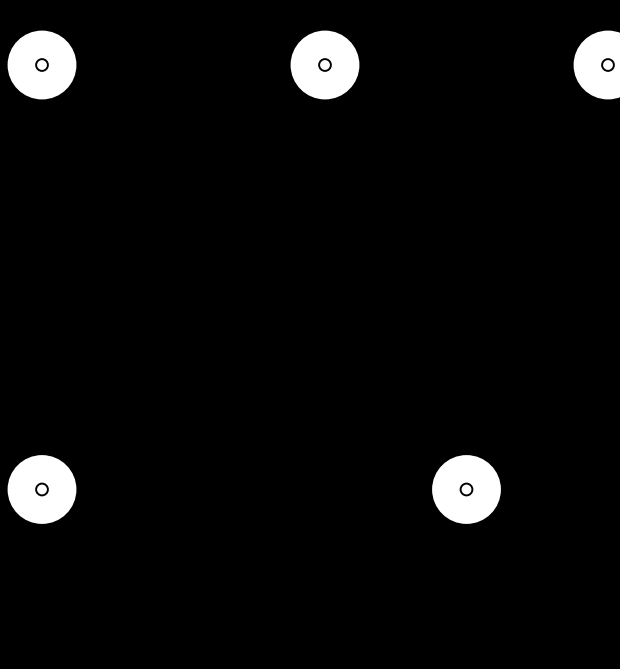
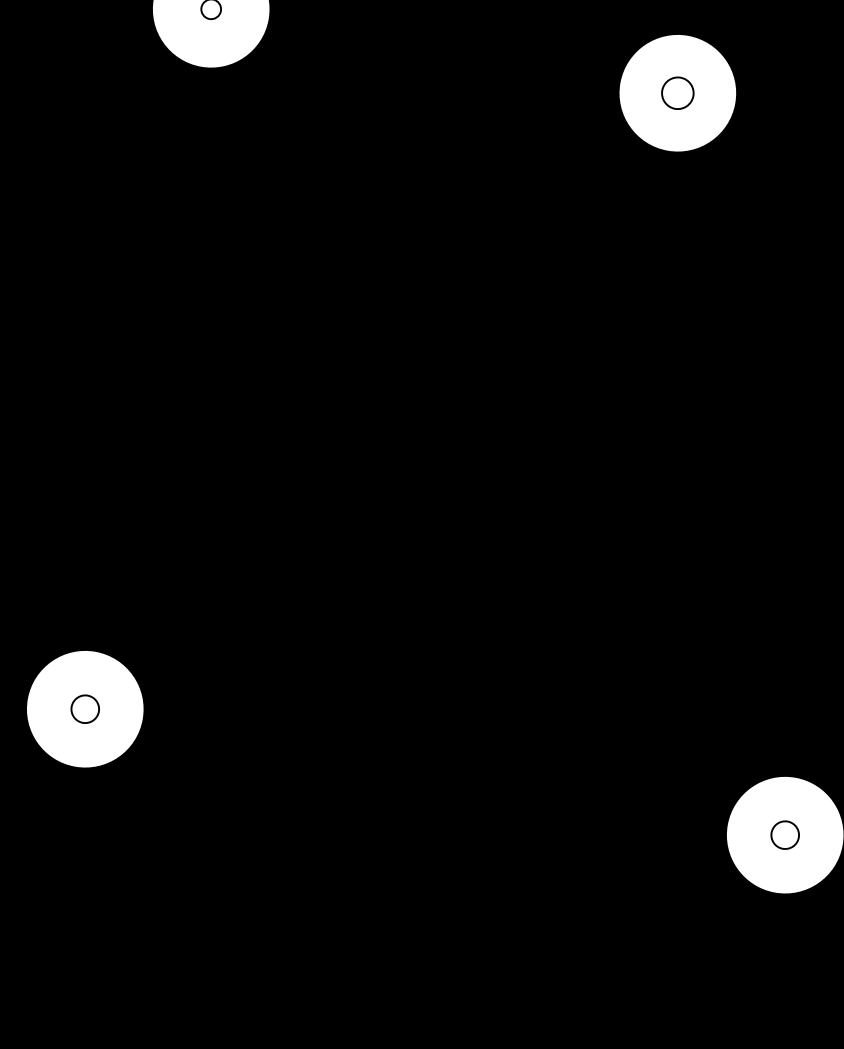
circle: (324, 64) -> (677, 92), size x1.6
circle: (41, 489) -> (84, 709), size x1.4
circle: (466, 489) -> (785, 835), size x1.4

